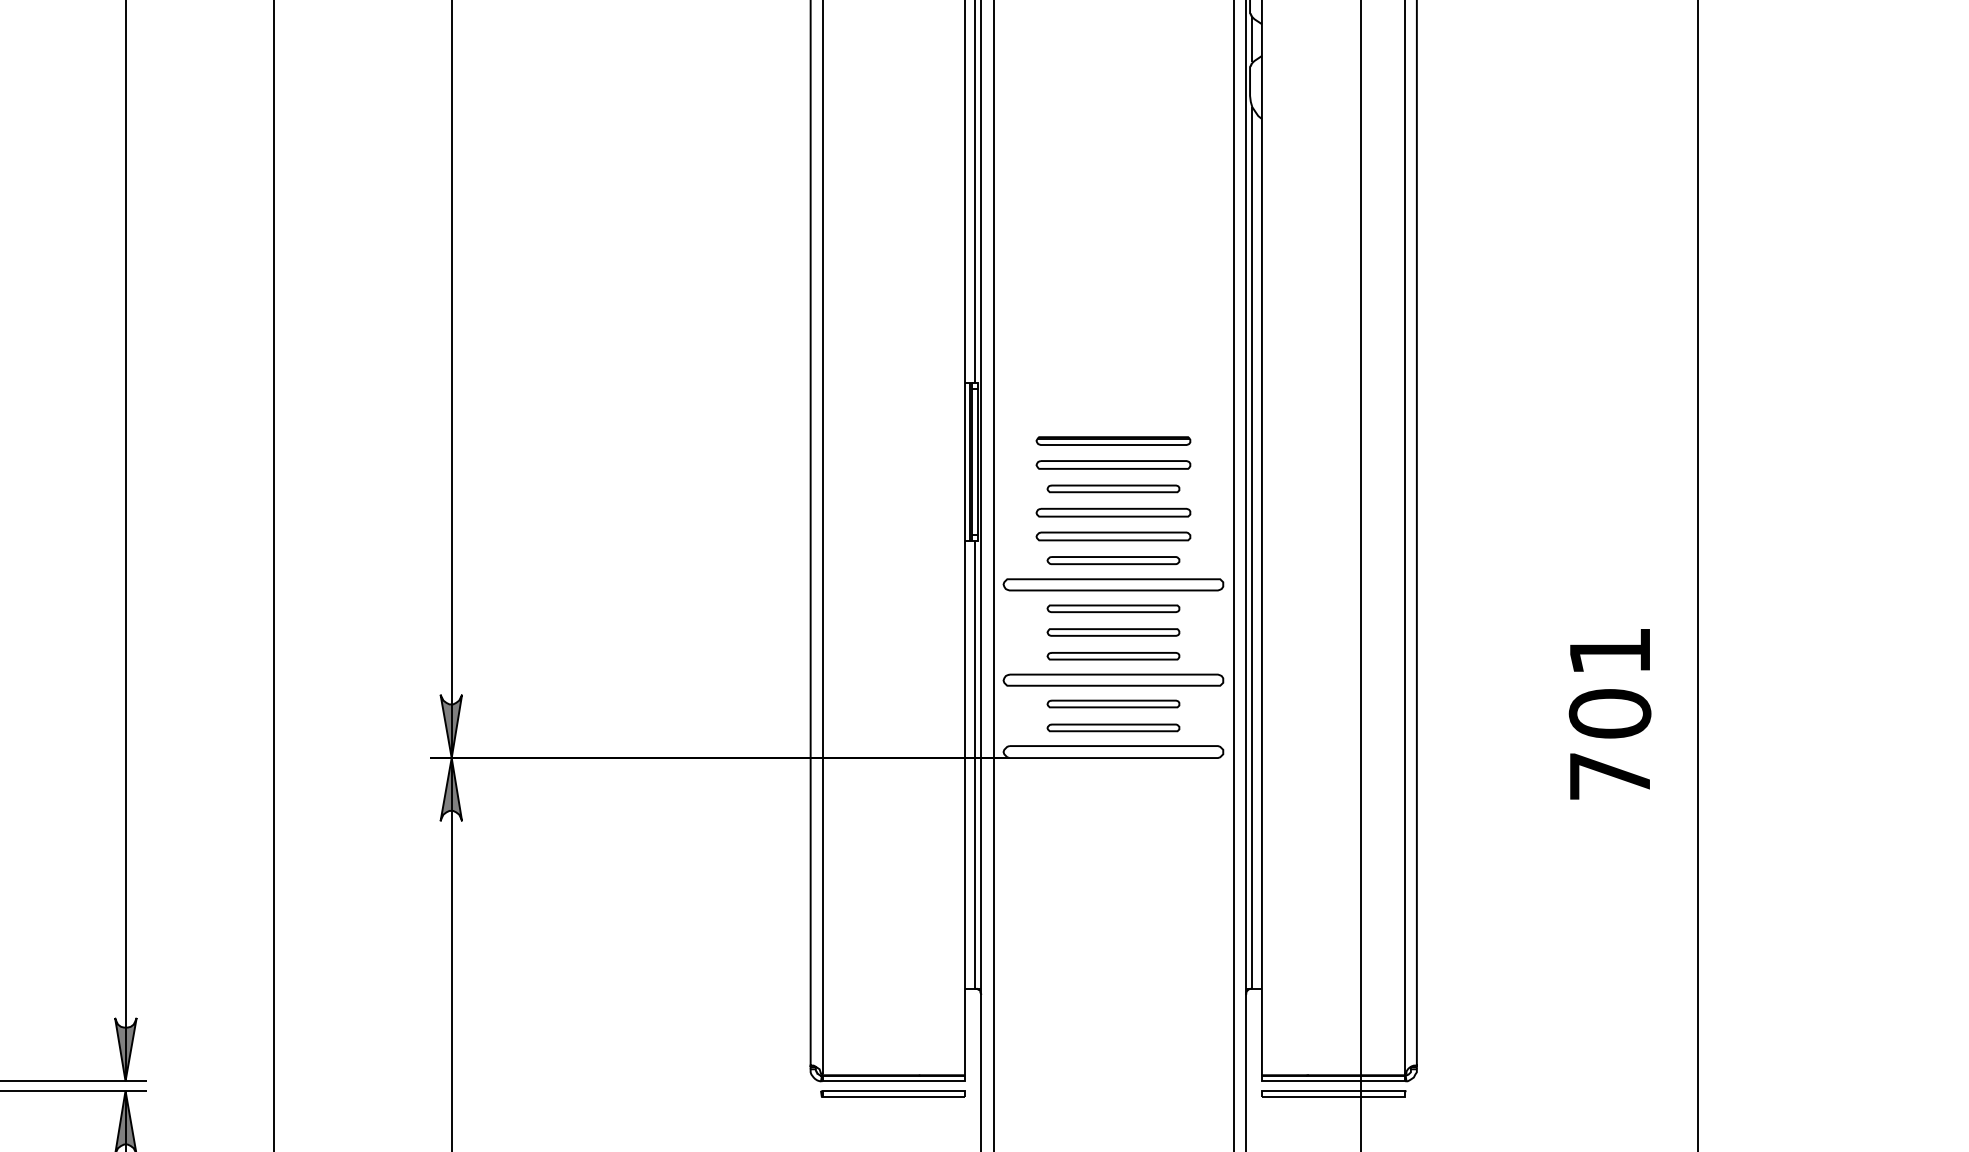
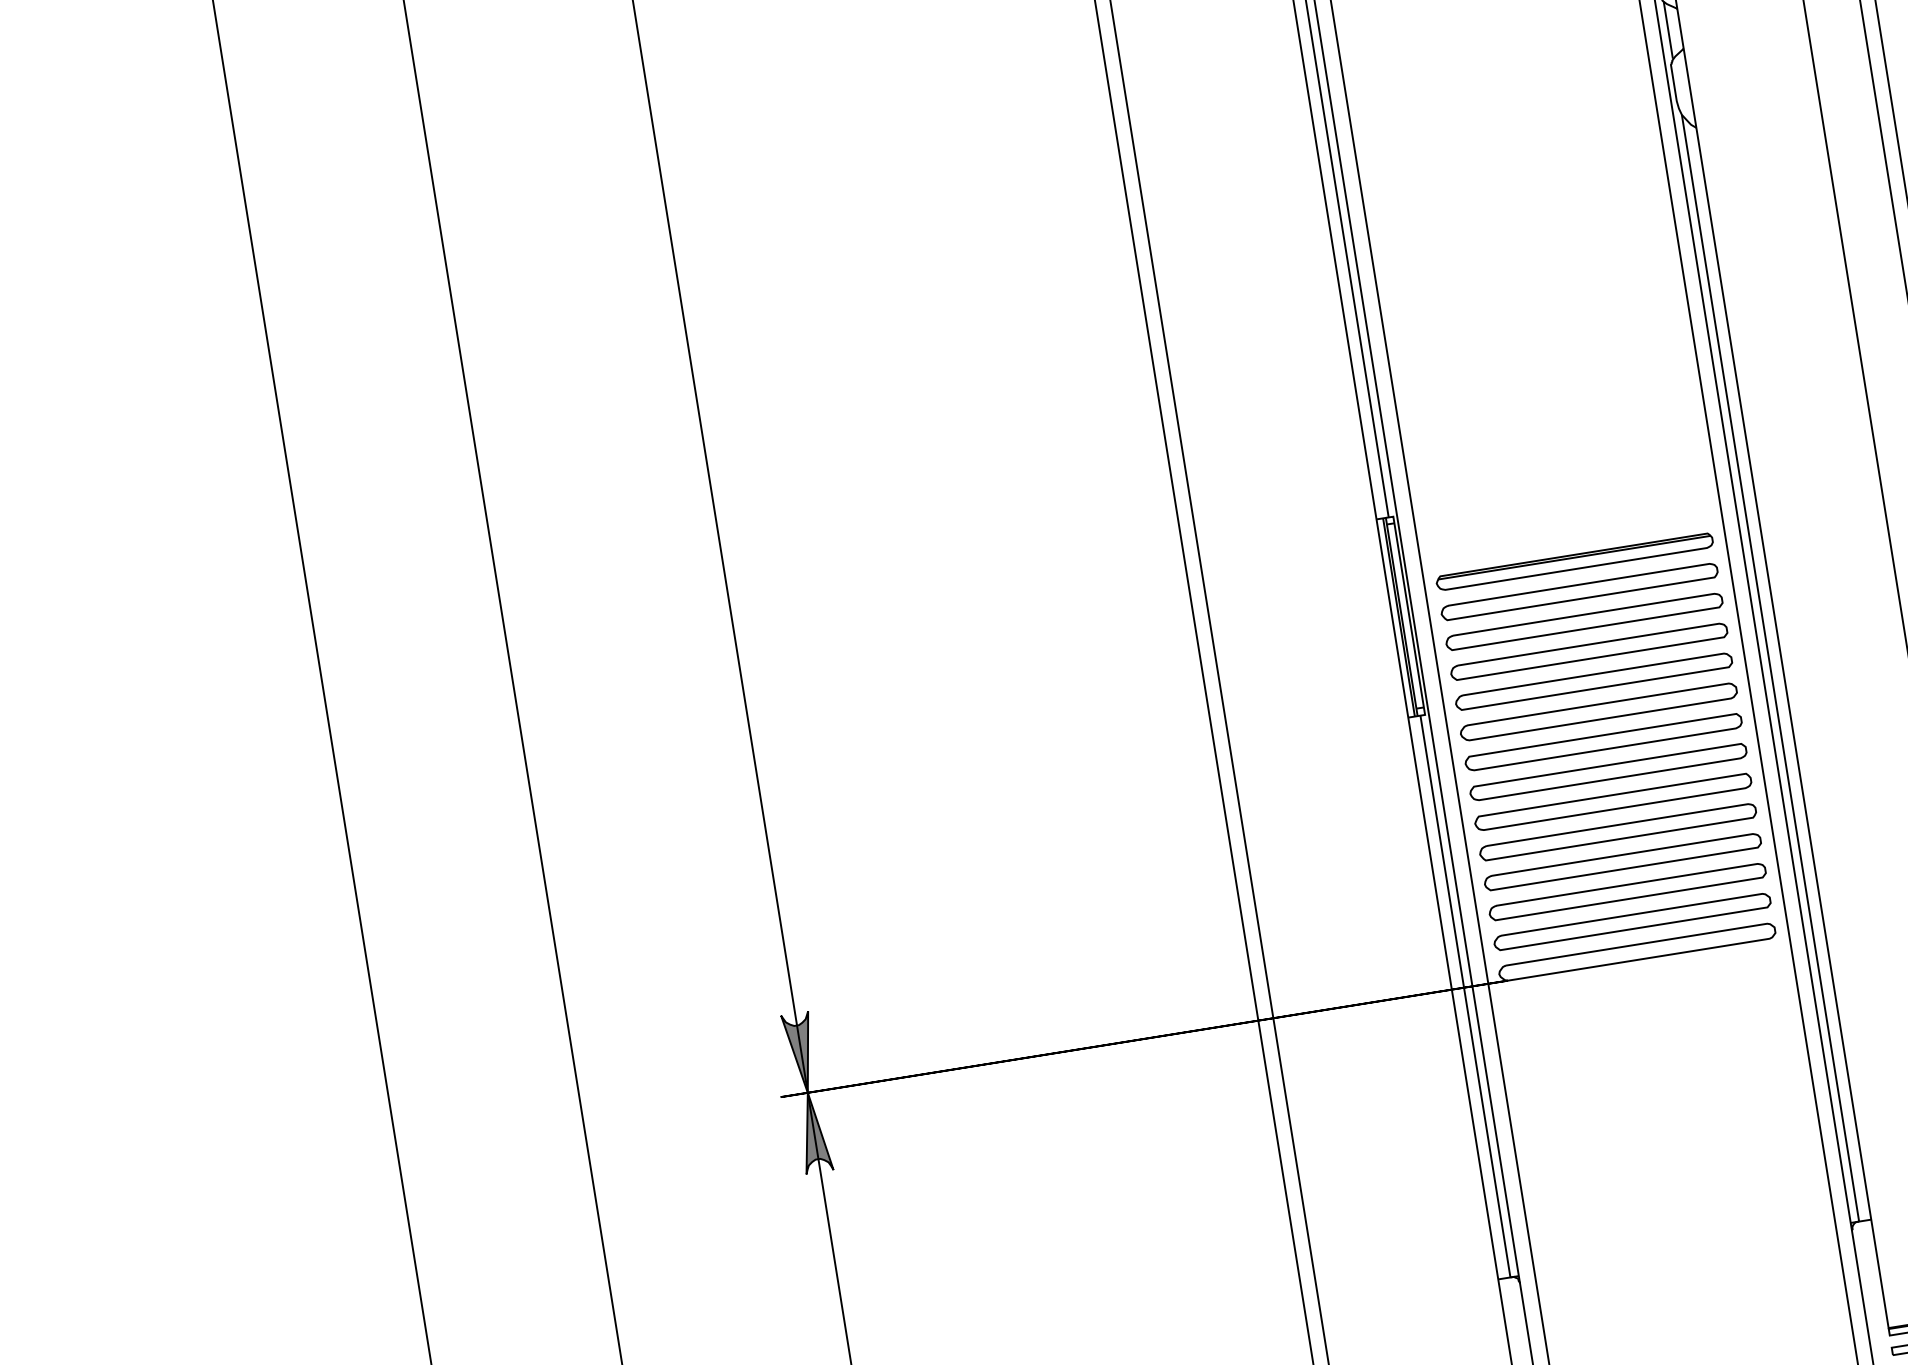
part: (1113, 440) -> (1574, 561), size x1.43
part: (1113, 464) -> (1579, 591), size x1.43
part: (1113, 488) -> (1584, 621), size x1.67
part: (1113, 512) -> (1589, 651), size x1.43
part: (1113, 536) -> (1593, 681), size x1.43
part: (1113, 560) -> (1598, 711), size x1.67
part: (1113, 608) -> (1608, 772), size x1.67
part: (1113, 632) -> (1613, 802), size x1.67
part: (1113, 655) -> (1617, 831), size x1.67
part: (1113, 703) -> (1627, 891), size x1.67
part: (1113, 727) -> (1632, 921), size x1.67

